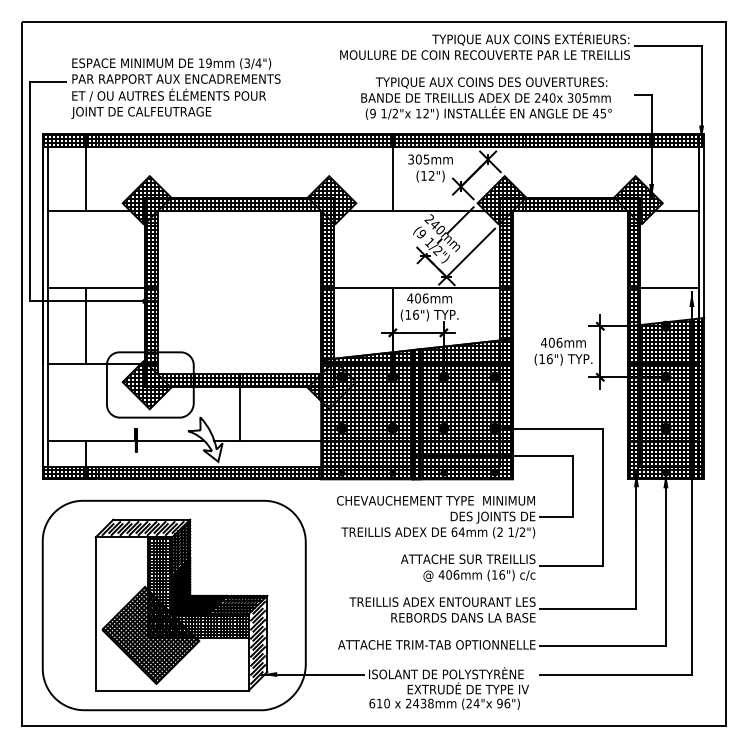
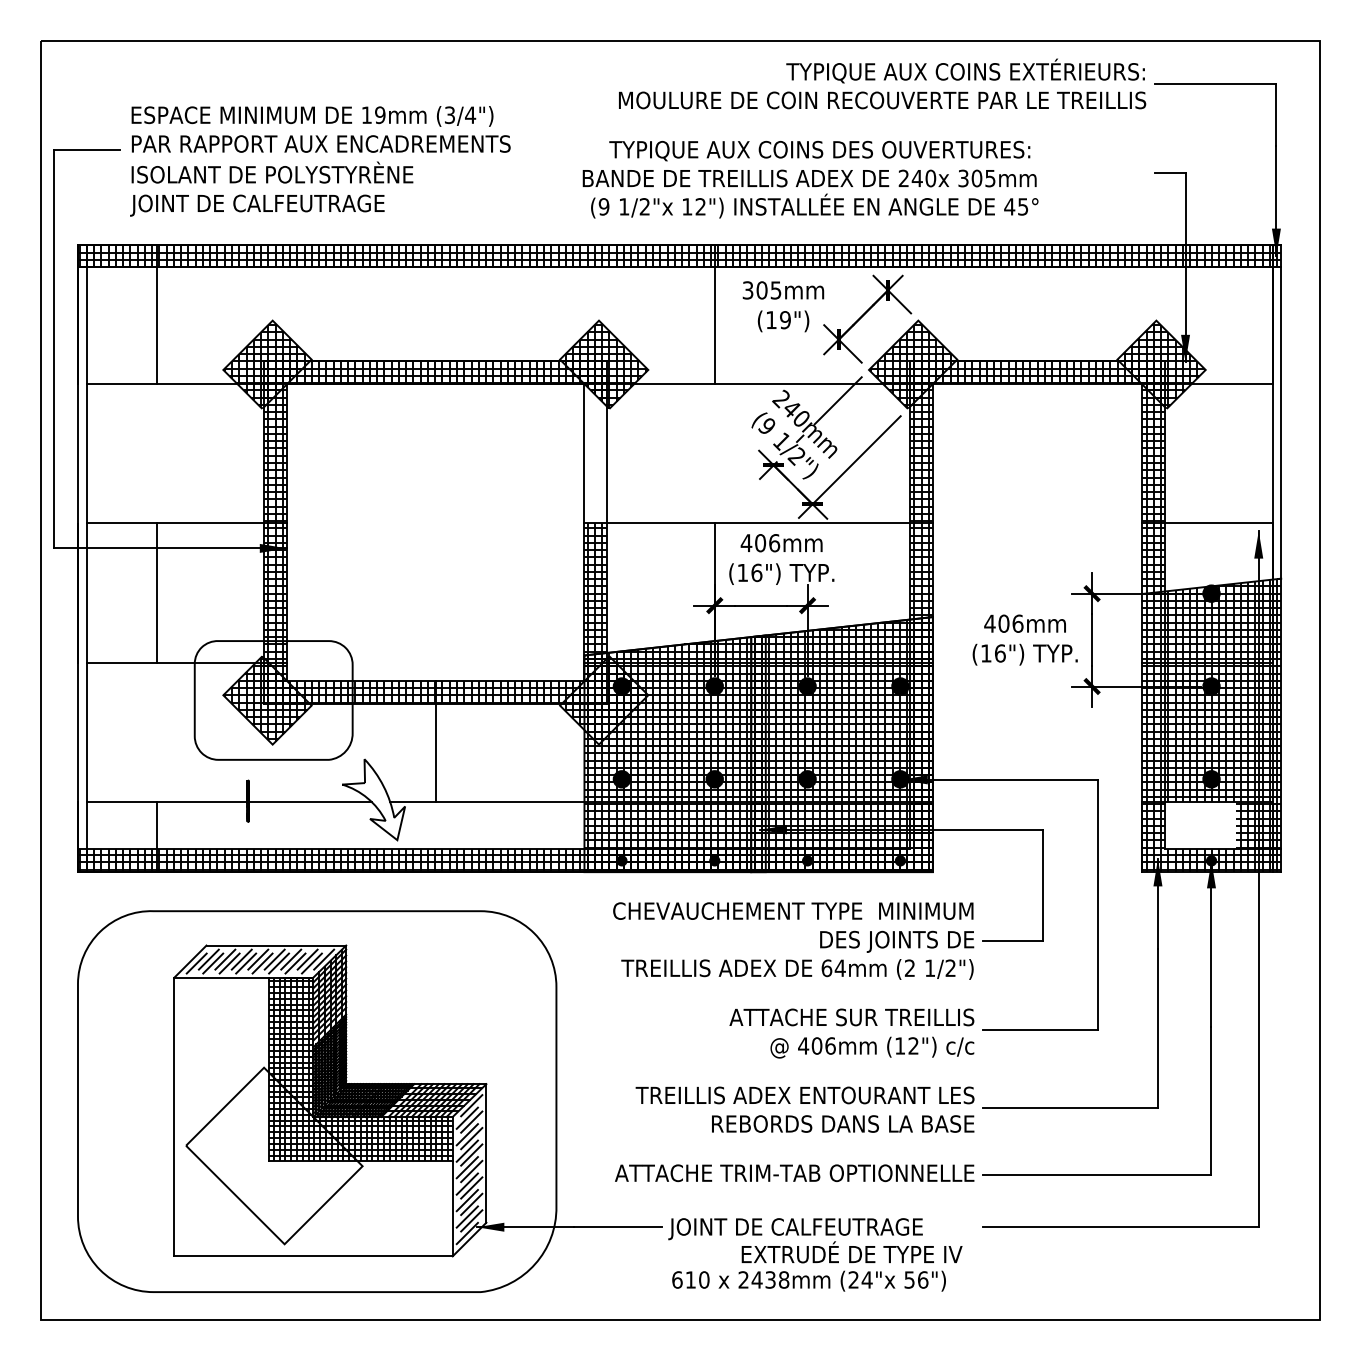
text: (169, 94) -> (308, 172), ET / OU AUTRES ÉLÉMENTS POUR -> ISOLANT DE POLYSTYRÈNE
text: (486, 98) -> (810, 179), moved
text: (431, 175) -> (785, 319), (12") -> (19")
hatch: (327, 249) -> (595, 454), removed
hatch: (659, 453) -> (1199, 825), removed
text: (502, 574) -> (914, 1045), (16") -> (12")
hatch: (151, 635) -> (275, 1156), removed
text: (445, 674) -> (810, 1227), ISOLANT DE POLYSTYRÈNE -> JOINT DE CALFEUTRAGE
text: (499, 703) -> (908, 1279), 96") -> 56")

